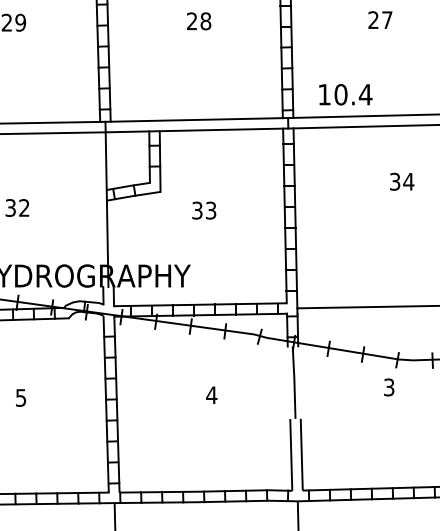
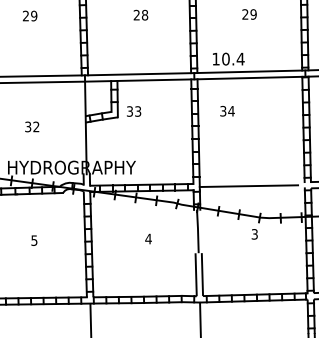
text: (387, 20) -> (253, 14), 27 -> 29
text: (402, 182) -> (227, 111), moved
text: (204, 210) -> (134, 111), moved

